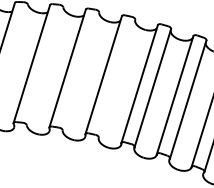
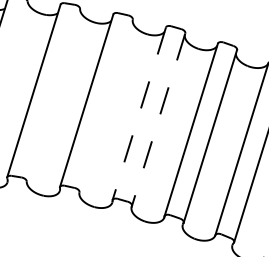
line: (139, 84) -> (139, 114), solid -> dashed
line: (152, 88) -> (158, 120), solid -> dashed

